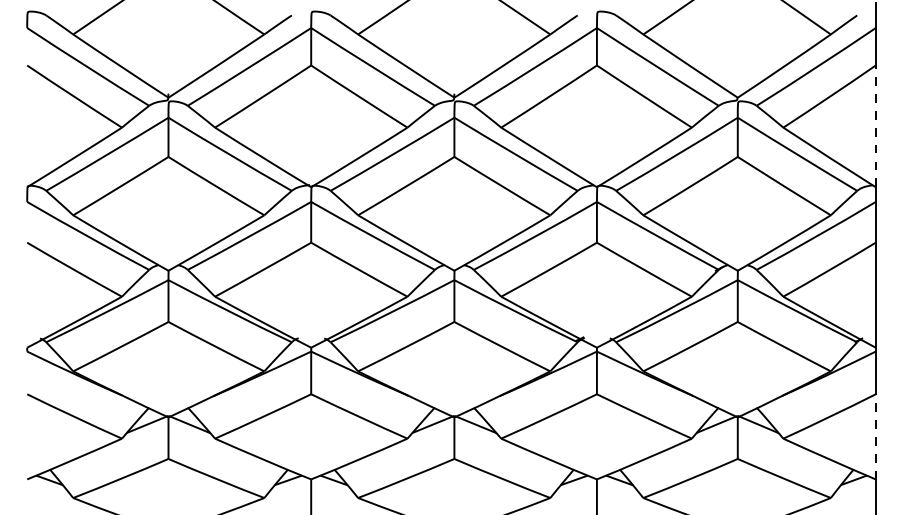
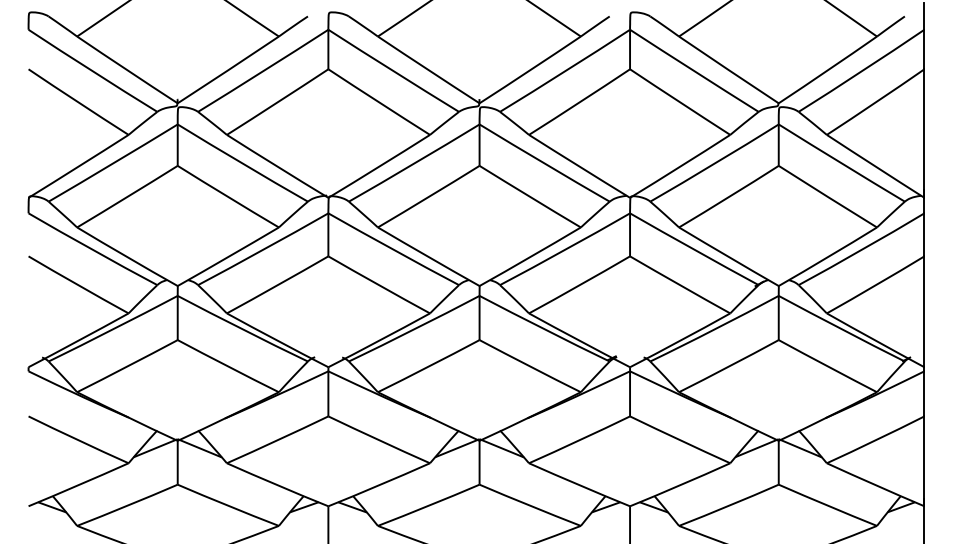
line: (875, 126) -> (924, 133), dashed -> solid
line: (875, 436) -> (924, 461), dashed -> solid

